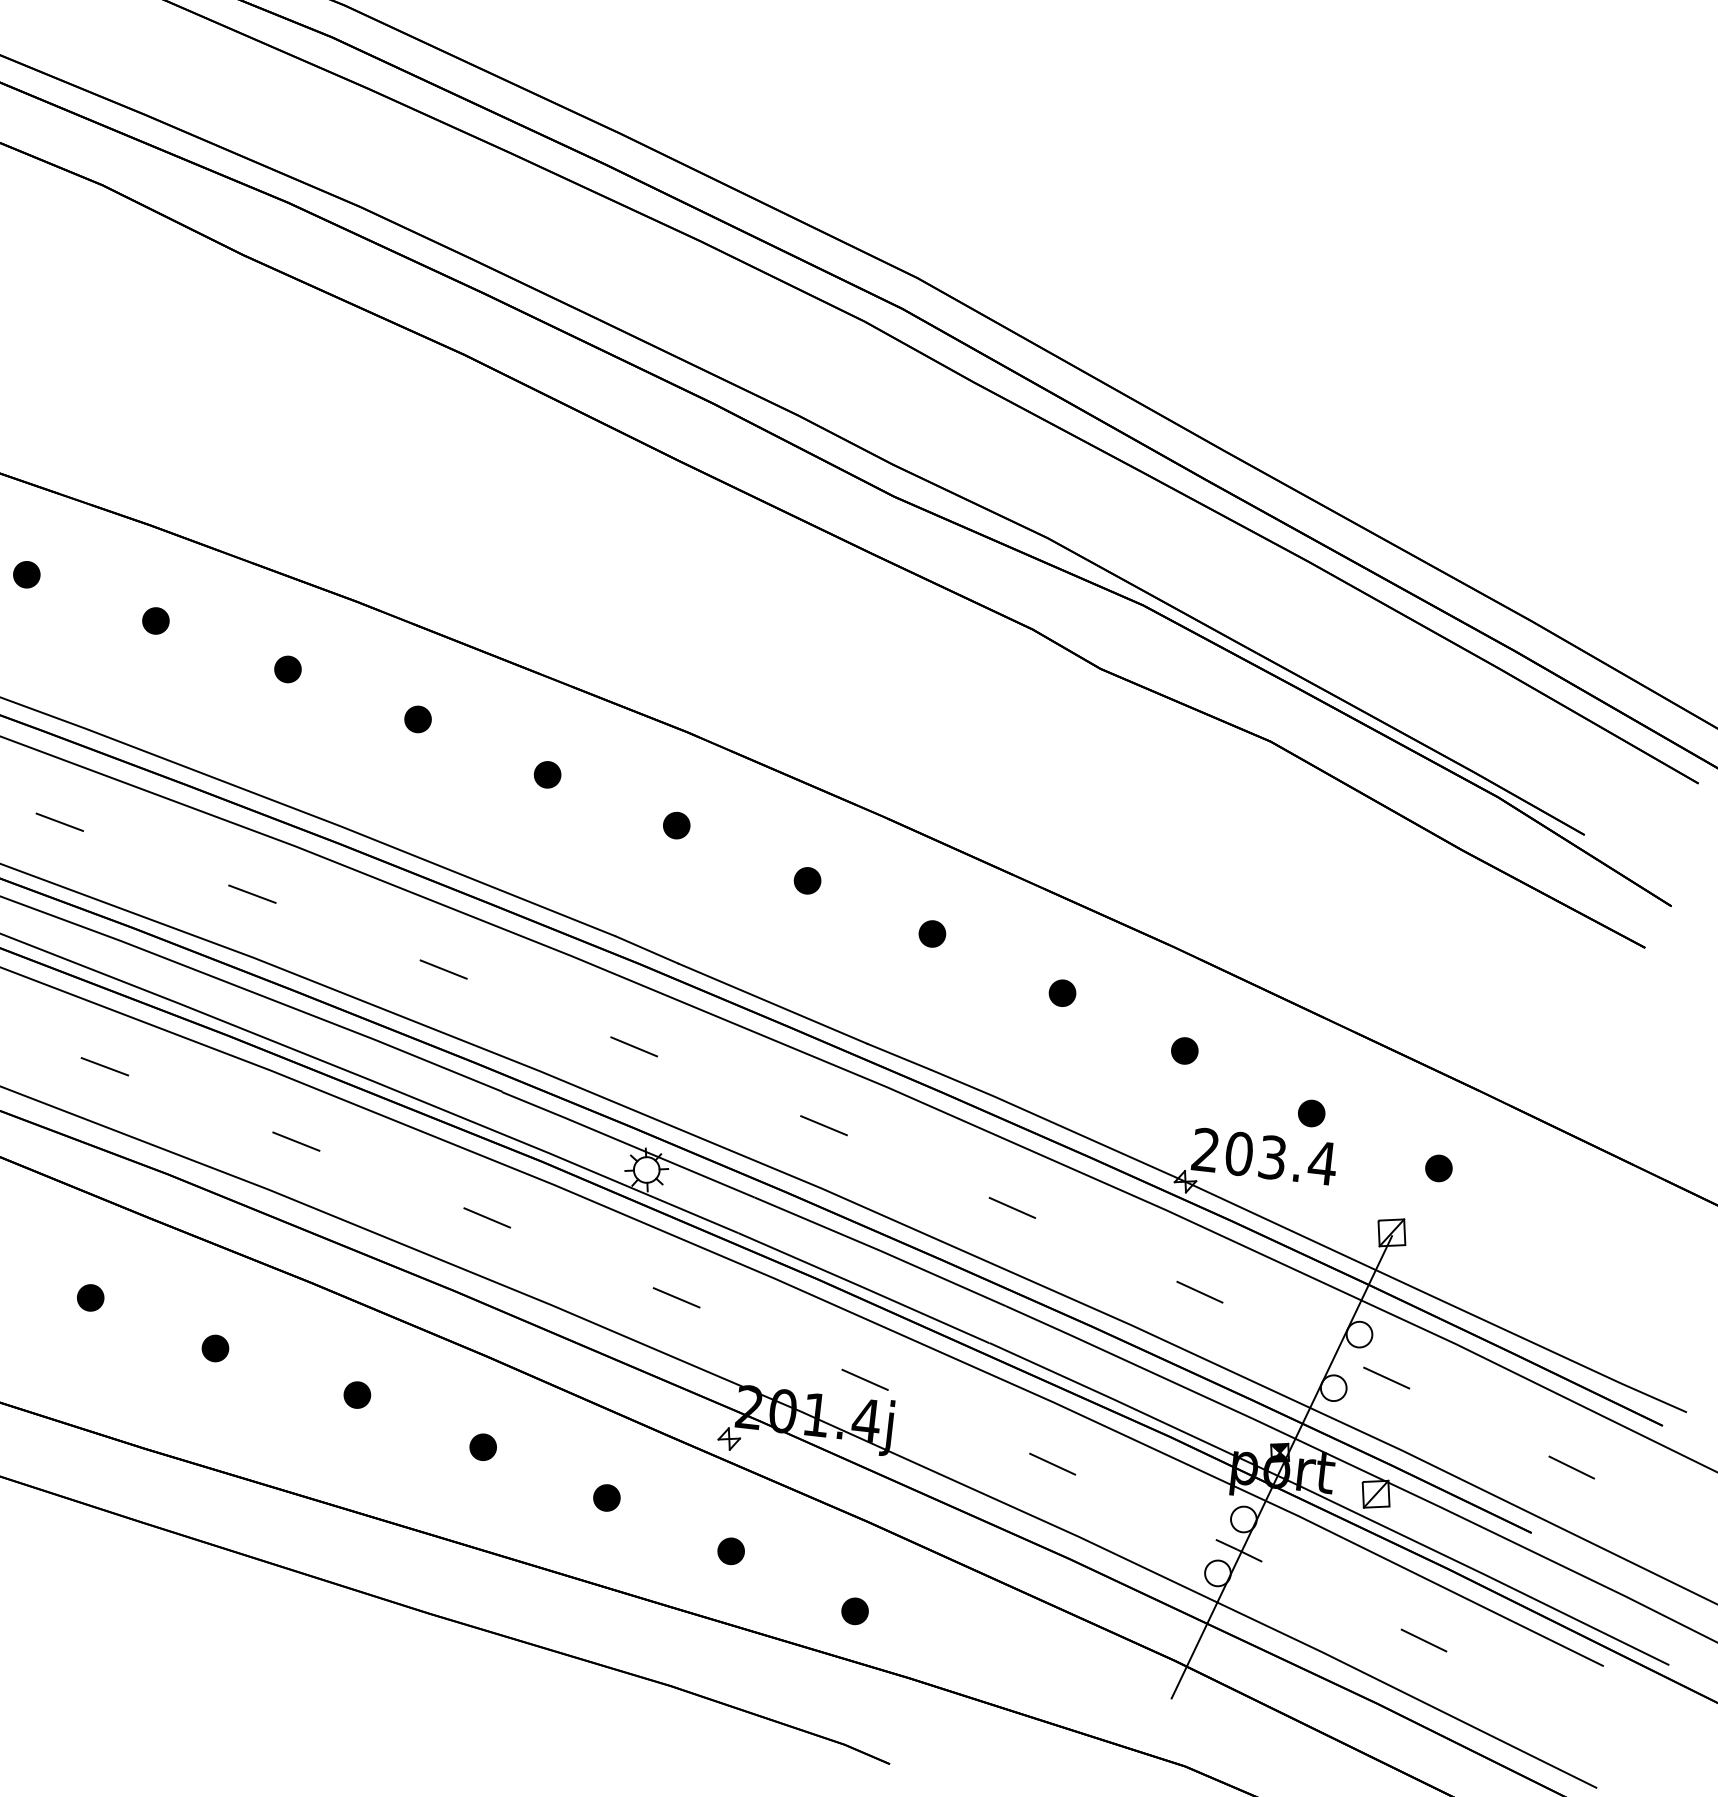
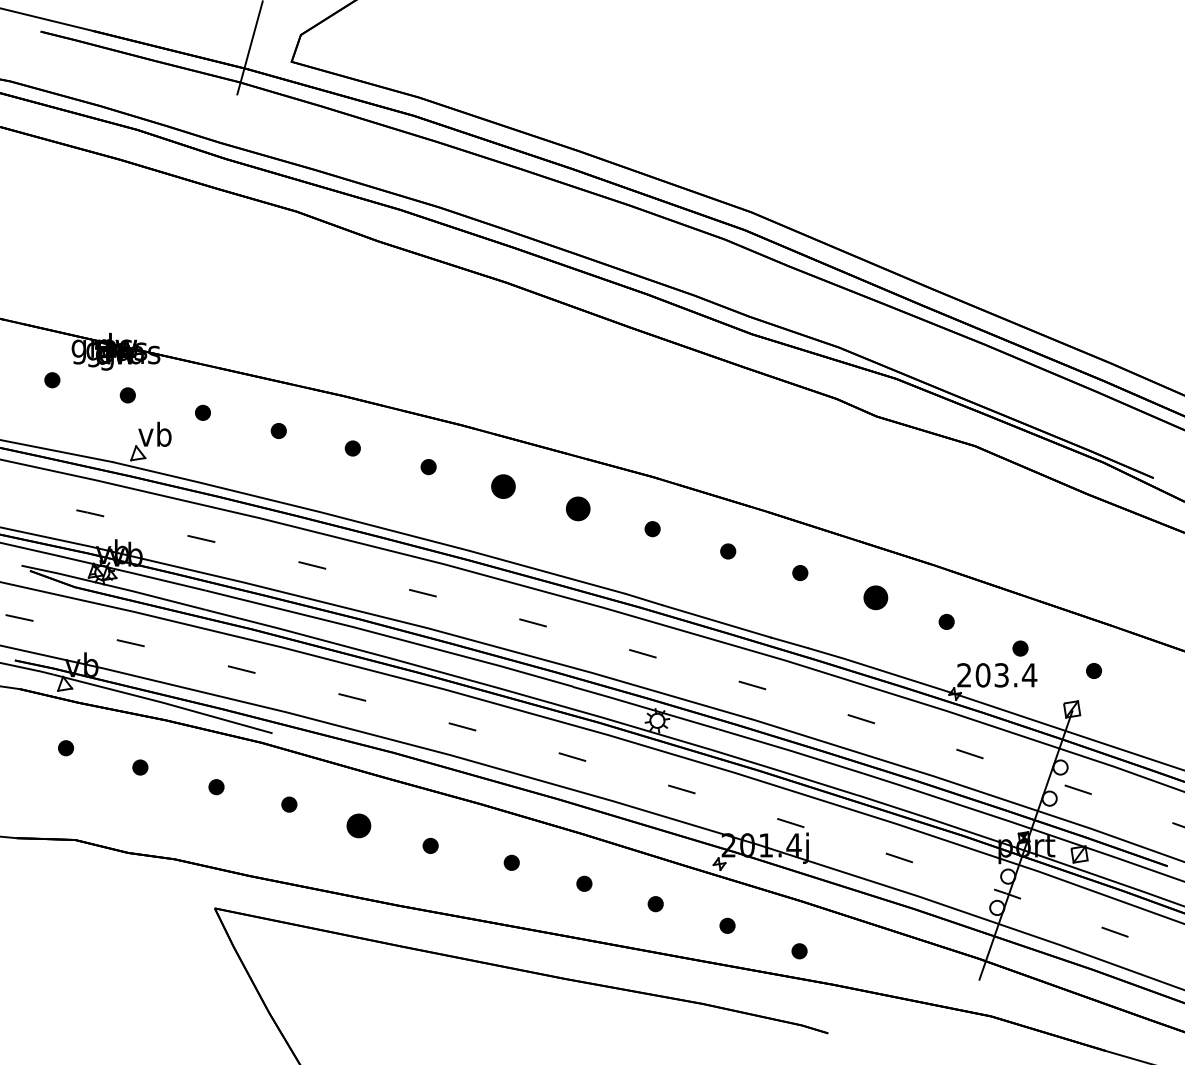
part: (418, 719) -> (503, 486), size x1.6
part: (547, 775) -> (578, 509), size x1.6
part: (1062, 992) -> (875, 597), size x1.6
part: (90, 1297) -> (358, 825), size x1.6

